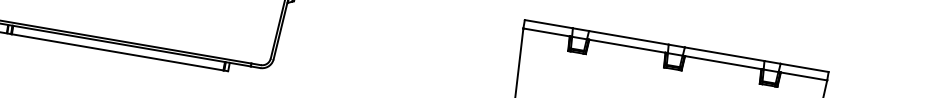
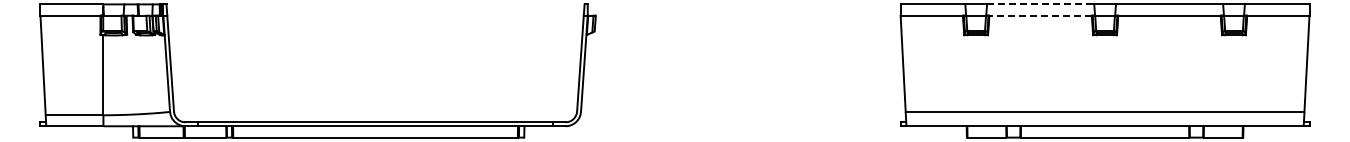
line: (628, 37) -> (1040, 4), solid -> dashed
line: (627, 46) -> (1040, 15), solid -> dashed

